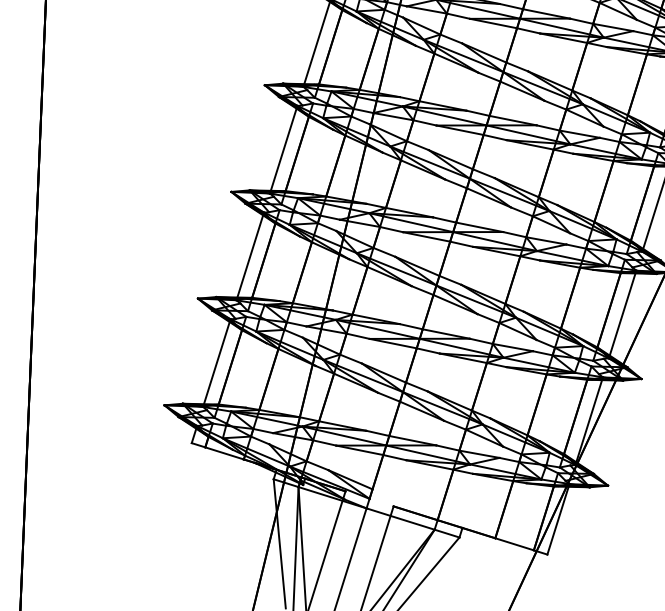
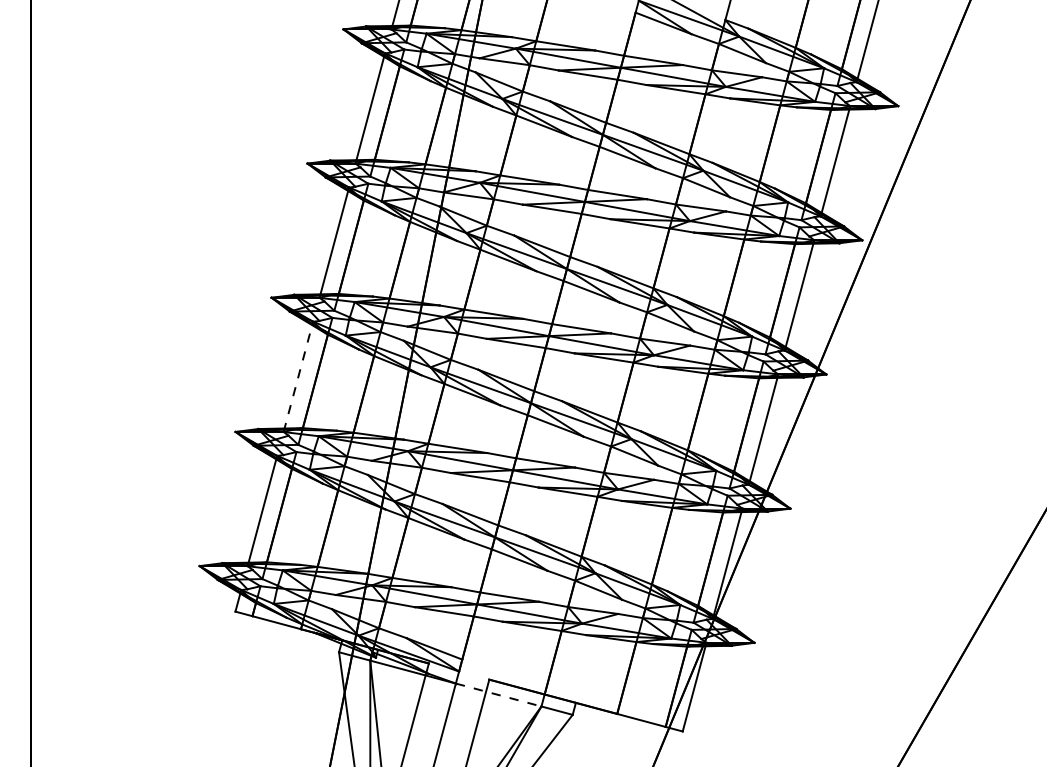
line: (250, 256) -> (298, 376), solid -> dashed
line: (401, 519) -> (499, 695), solid -> dashed

